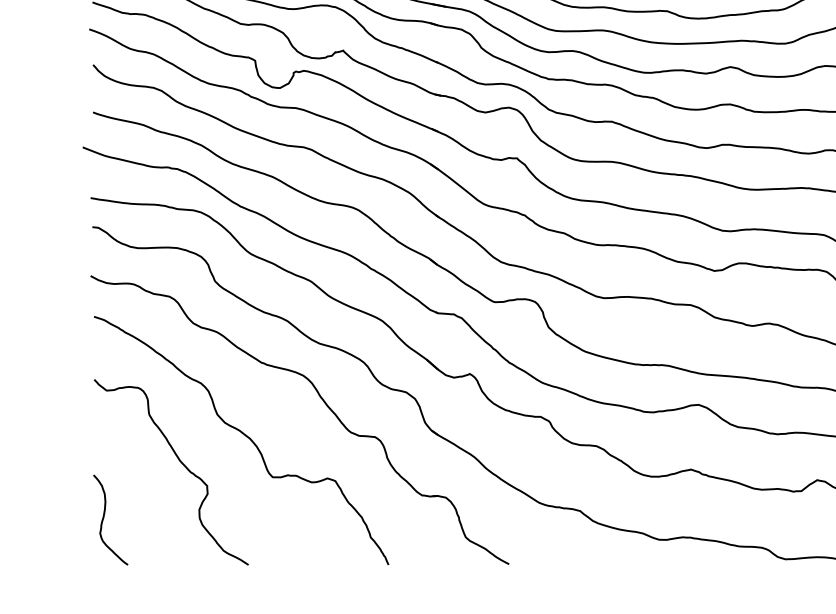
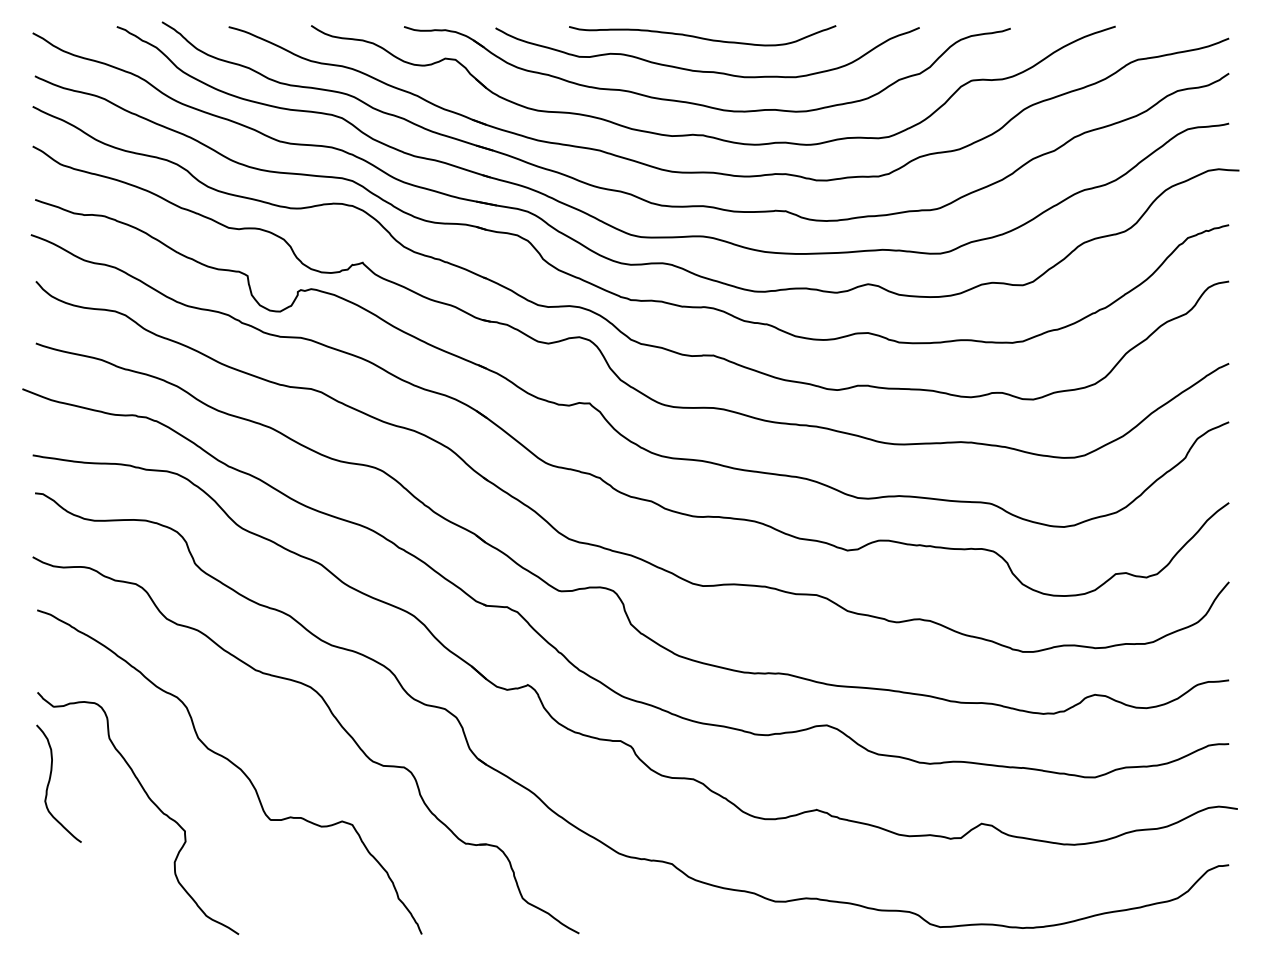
curve: (104, 518) -> (50, 781), moved

